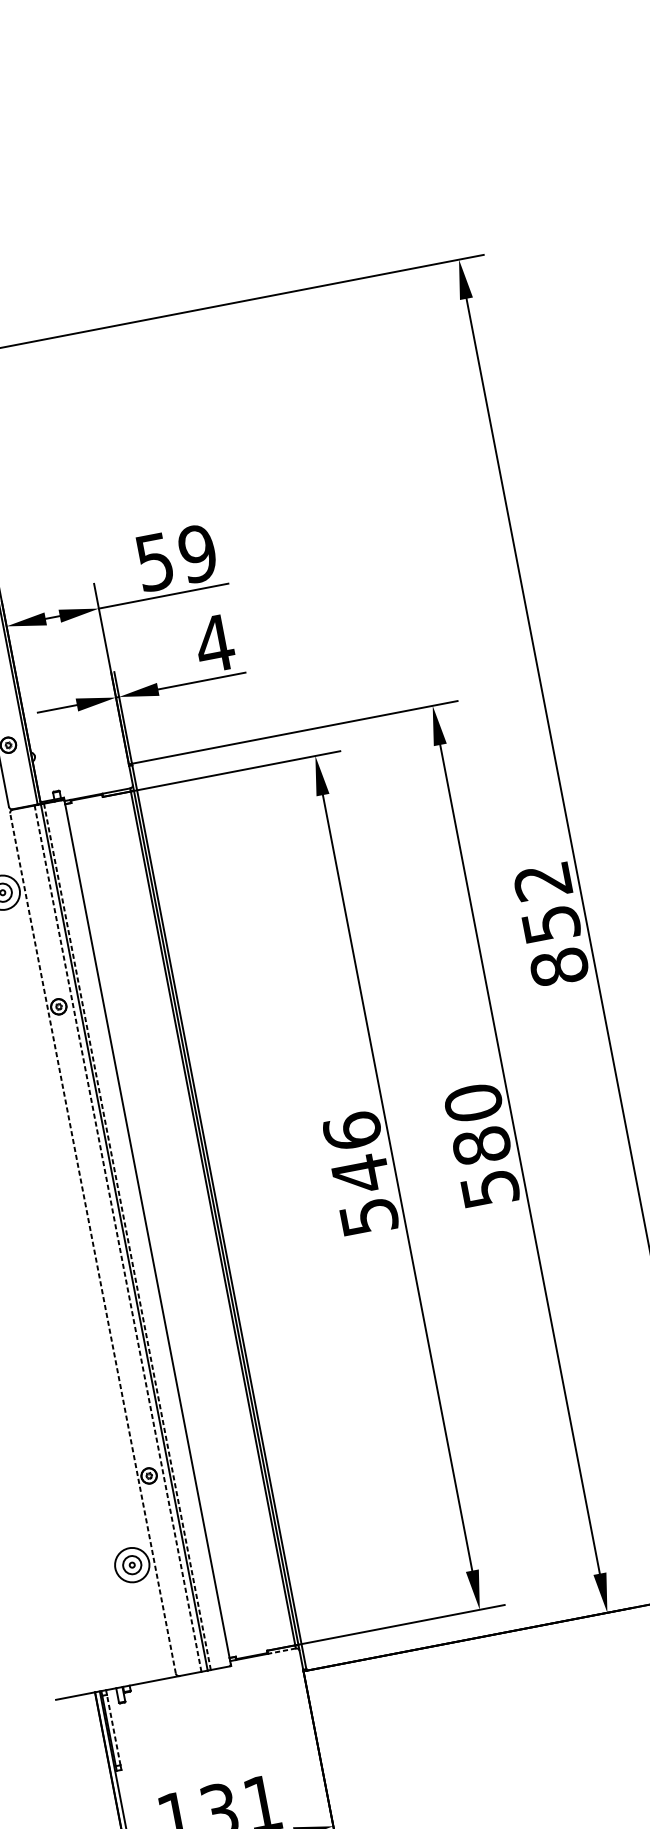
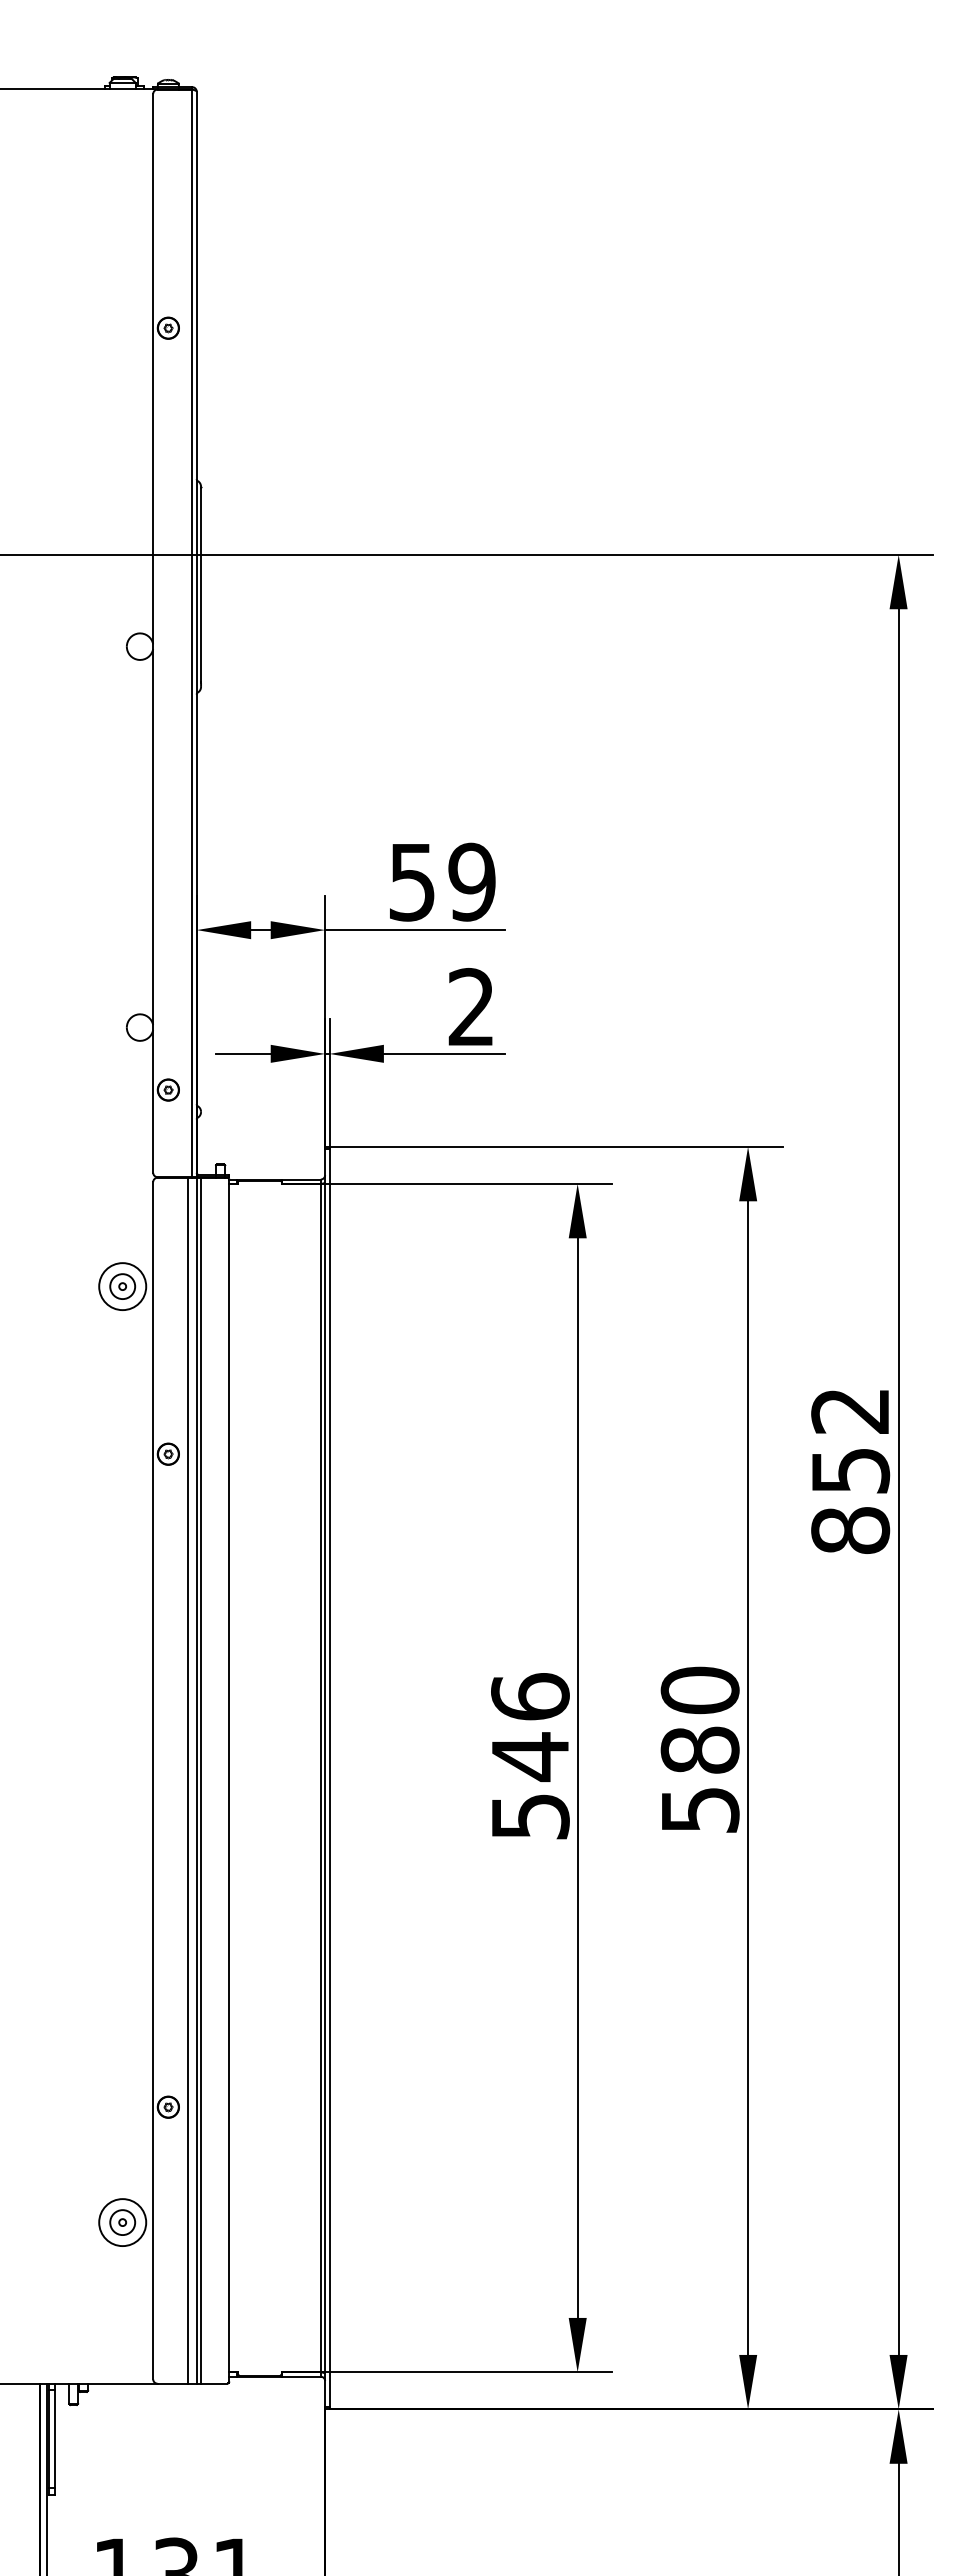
text: (214, 643) -> (471, 1006), 4 -> 2
line: (127, 1236) -> (201, 1780), dashed -> solid
line: (118, 1238) -> (188, 1780), dashed -> solid
line: (93, 1243) -> (153, 1780), dashed -> solid
line: (281, 1651) -> (300, 2376), dashed -> solid
line: (113, 1730) -> (55, 2439), dashed -> solid

